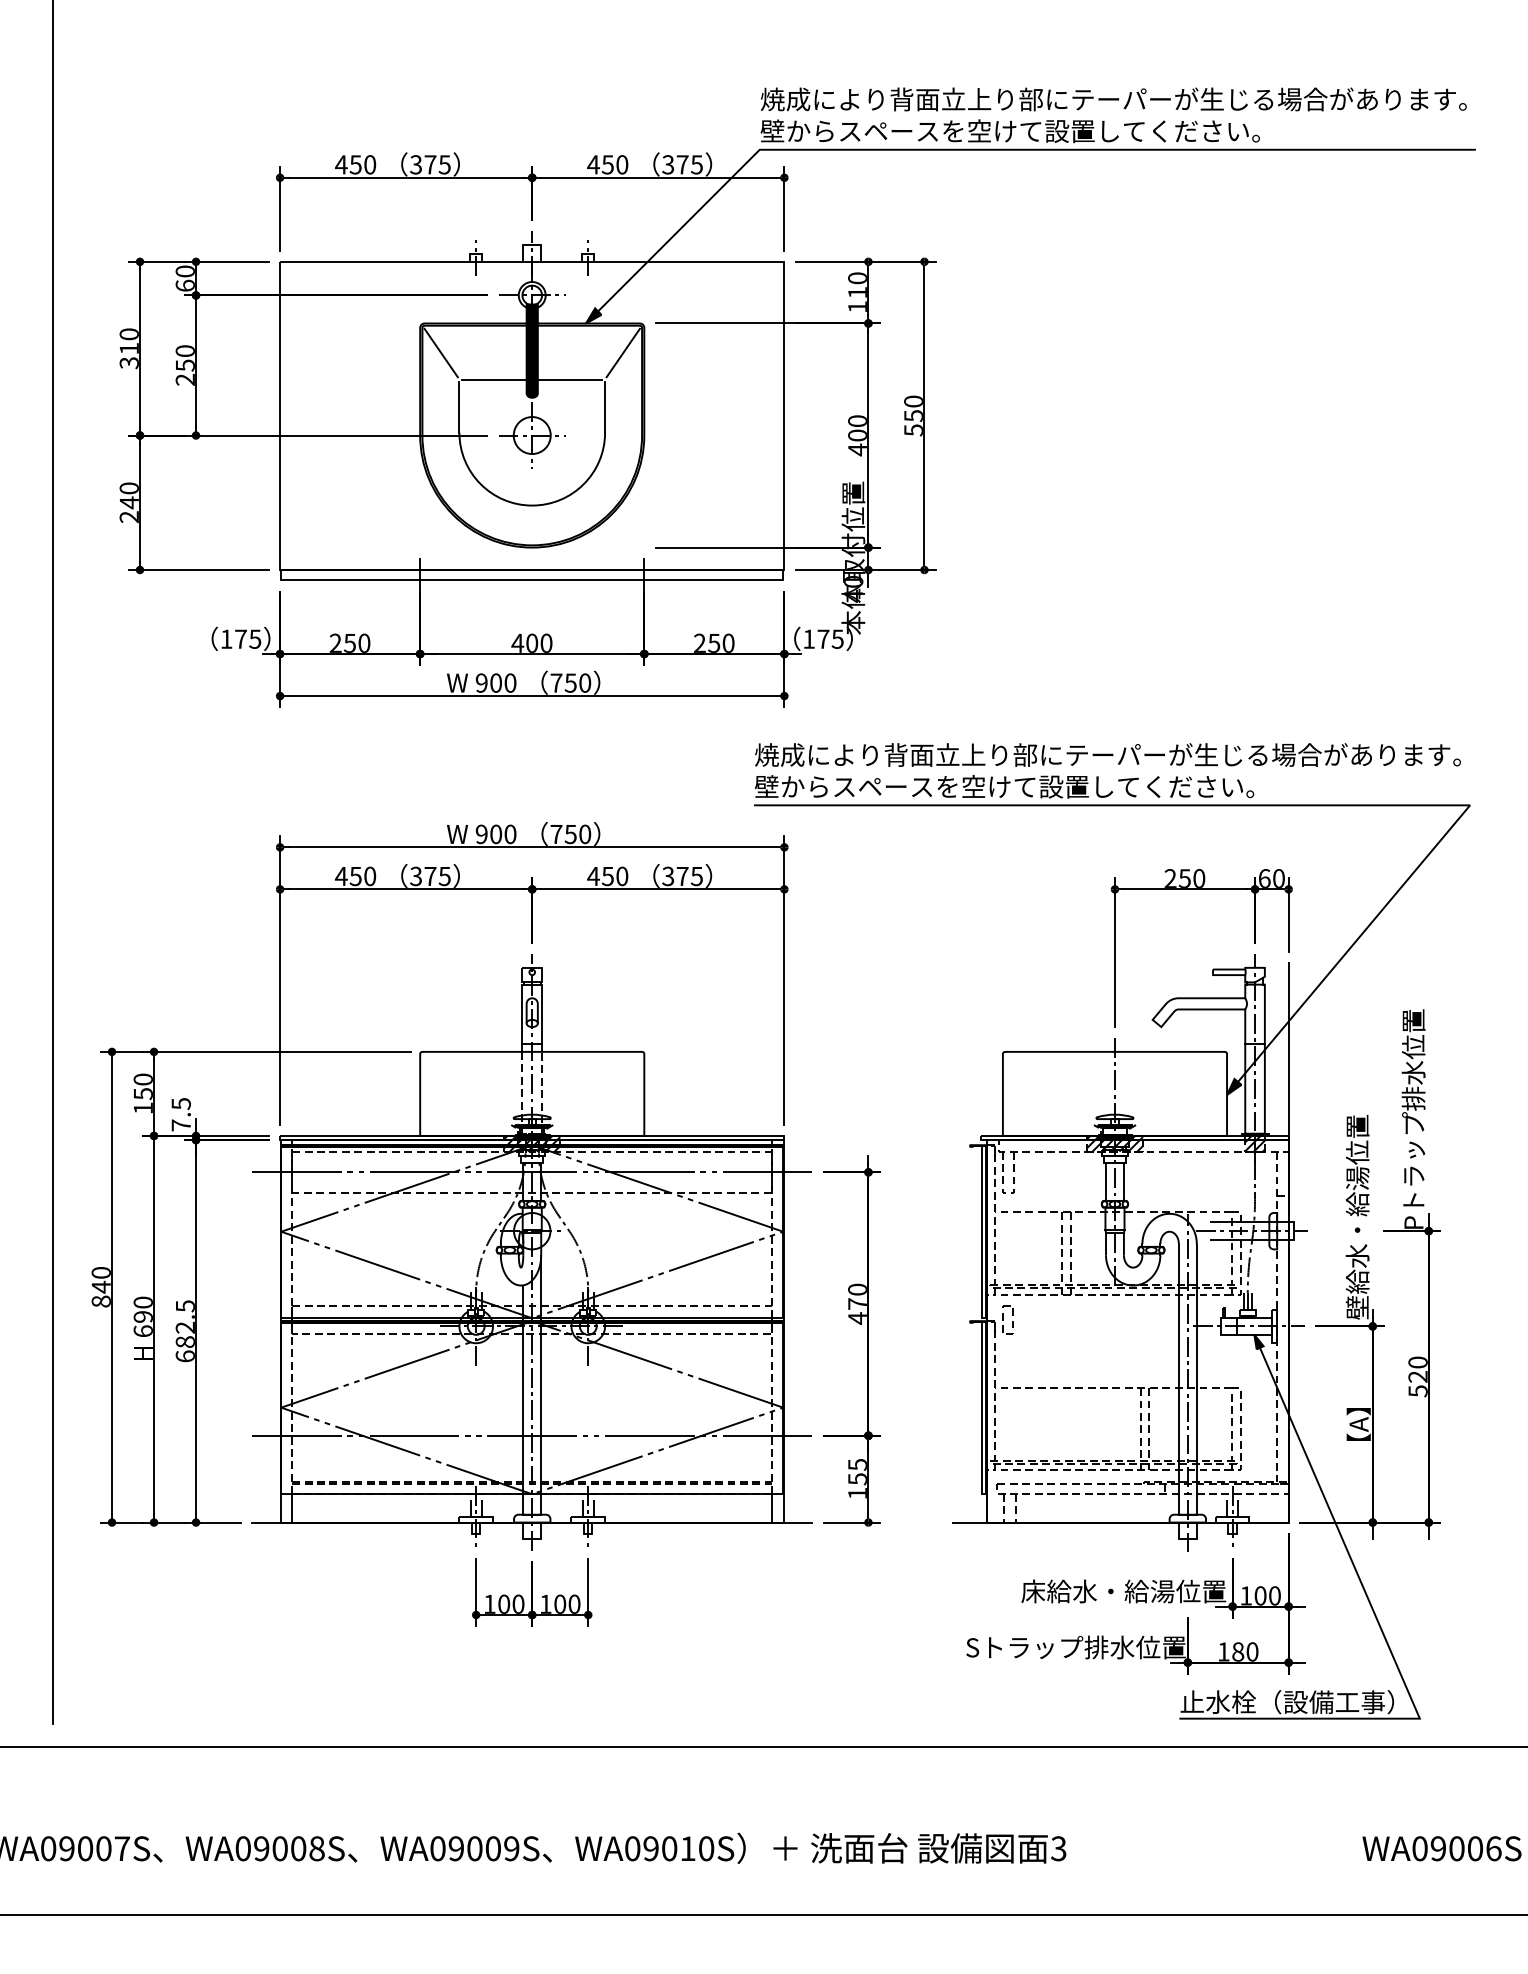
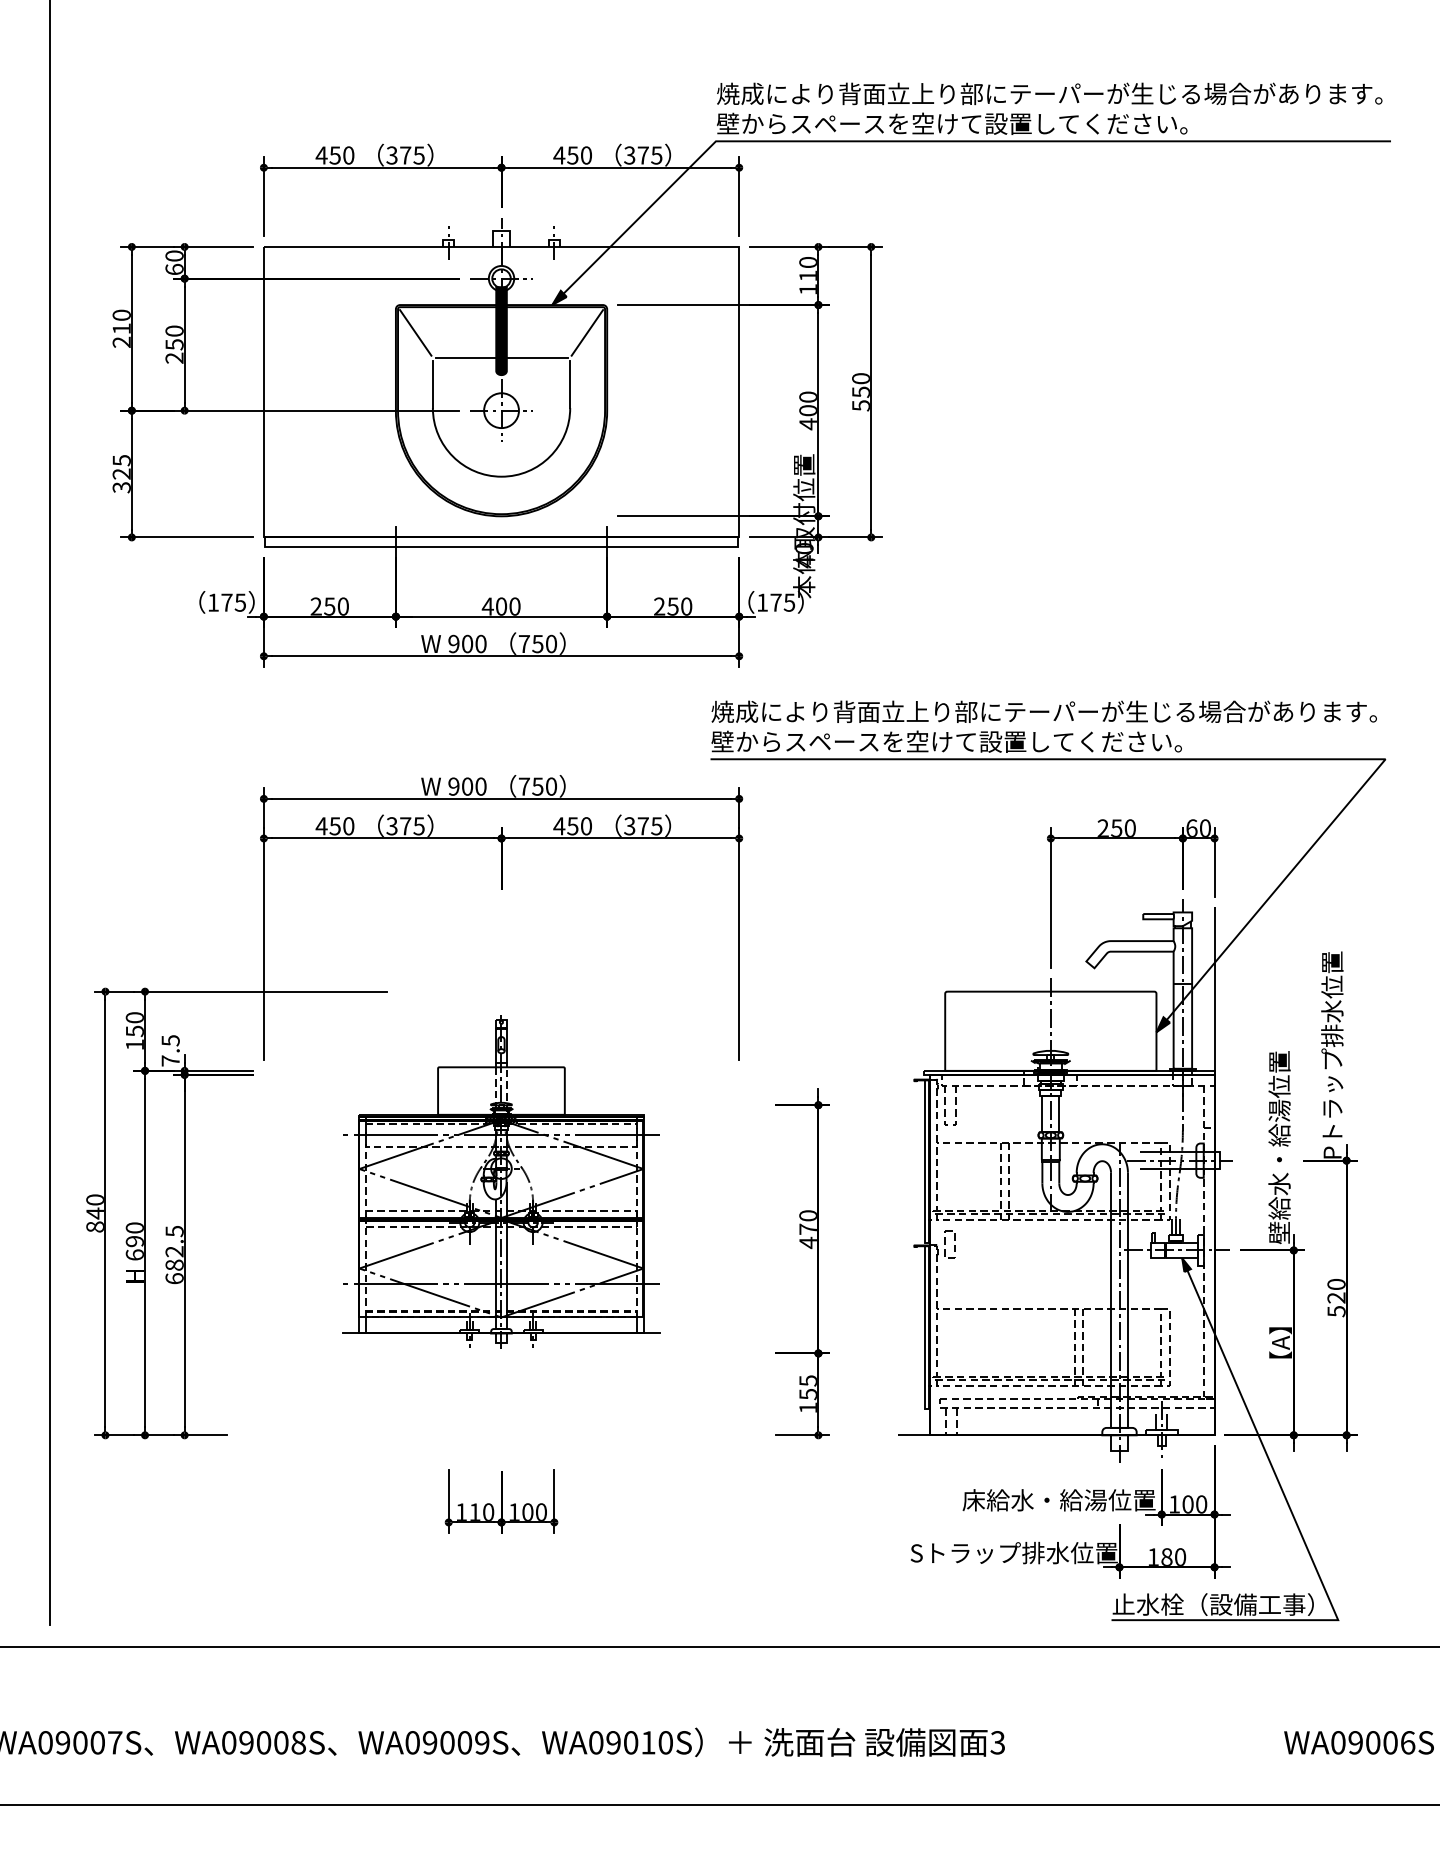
text: (129, 363) -> (121, 342), 310 -> 210
text: (128, 502) -> (120, 473), 240 -> 325
hatch: (1114, 1143) -> (1050, 1078), removed
hatch: (1254, 1143) -> (1182, 1078), removed
part: (531, 1252) -> (500, 1180), size x0.6
text: (504, 1603) -> (475, 1511), 100 -> 110

